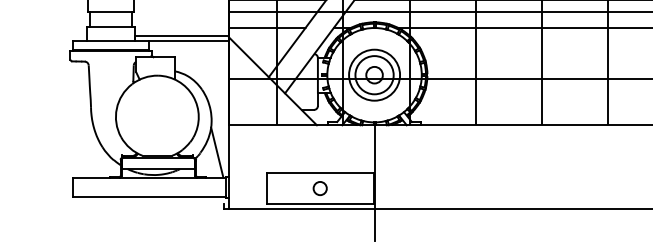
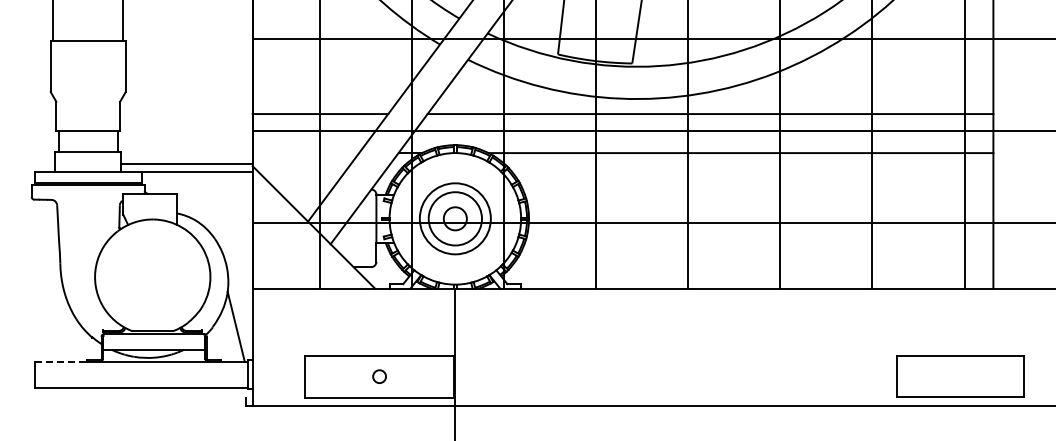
line: (267, 28) -> (305, 153), removed
line: (91, 177) -> (61, 361), solid -> dashed
circle: (320, 188) -> (379, 376), size x0.7

